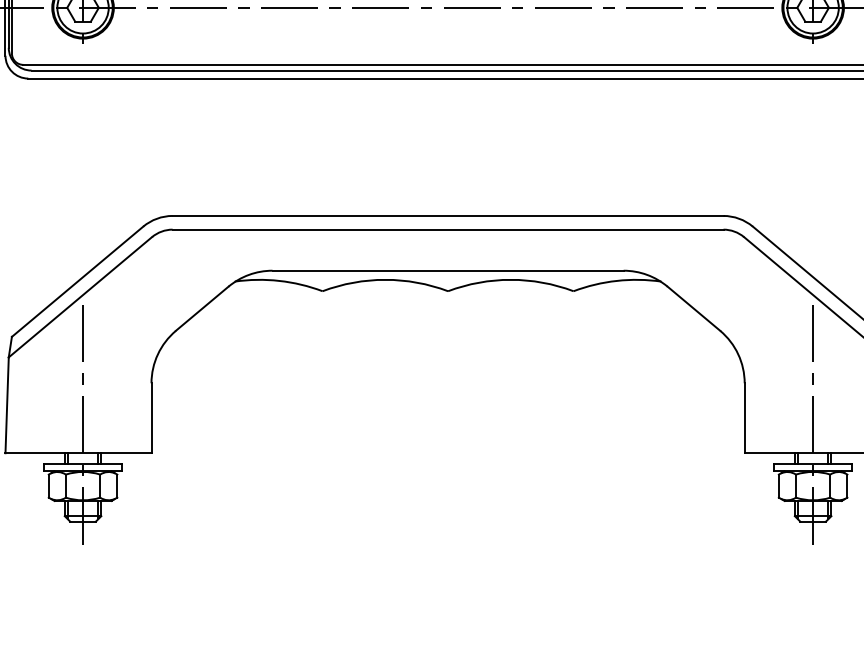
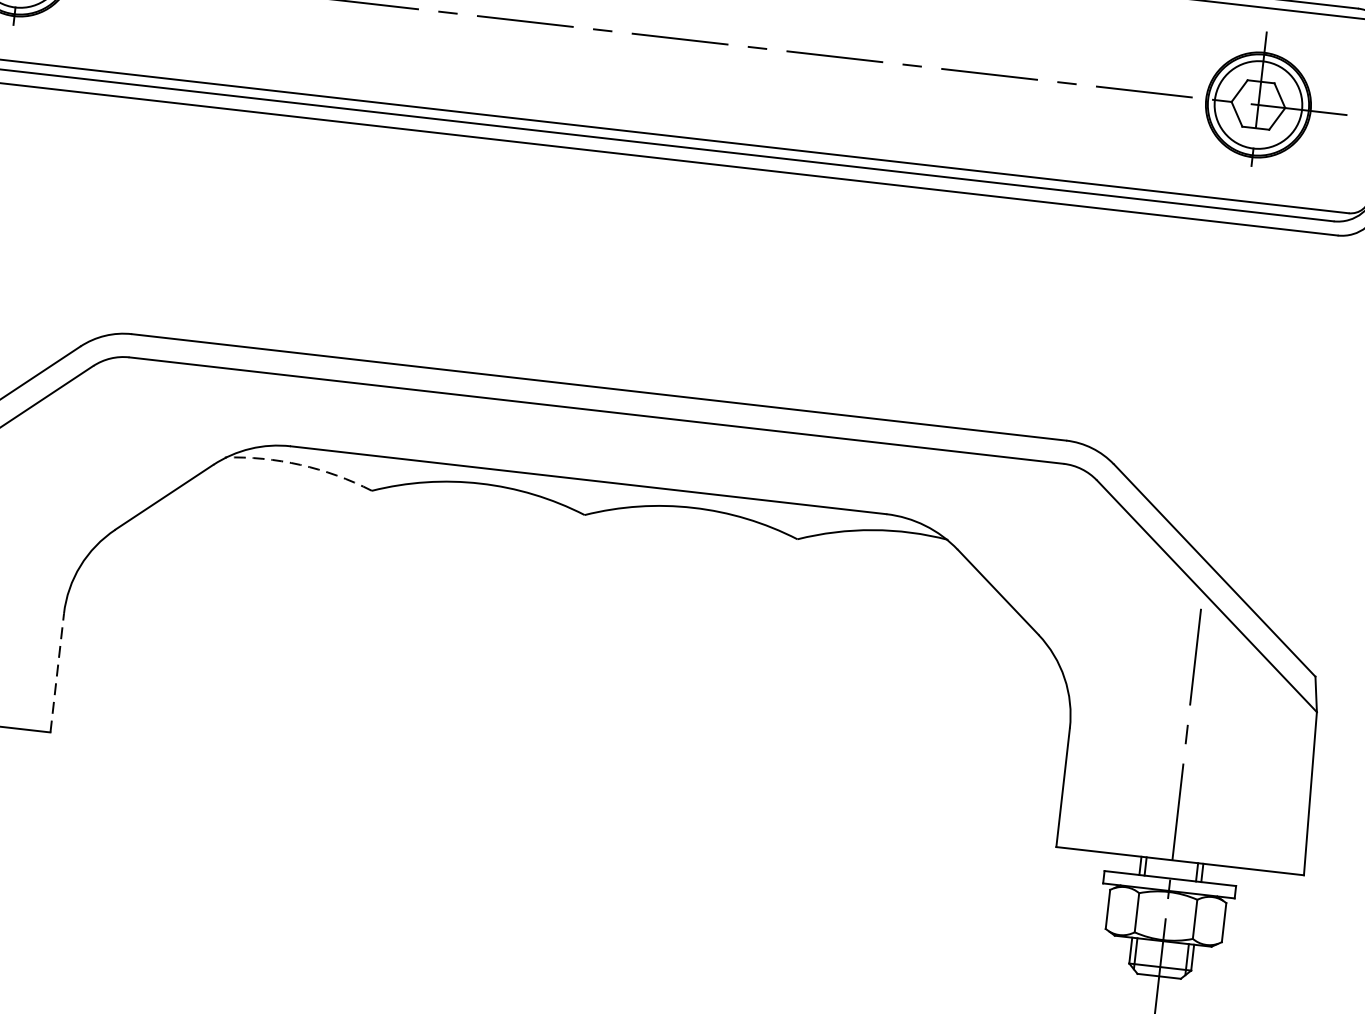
arc: (279, 280) -> (300, 464), solid -> dashed
line: (151, 418) -> (57, 673), solid -> dashed

